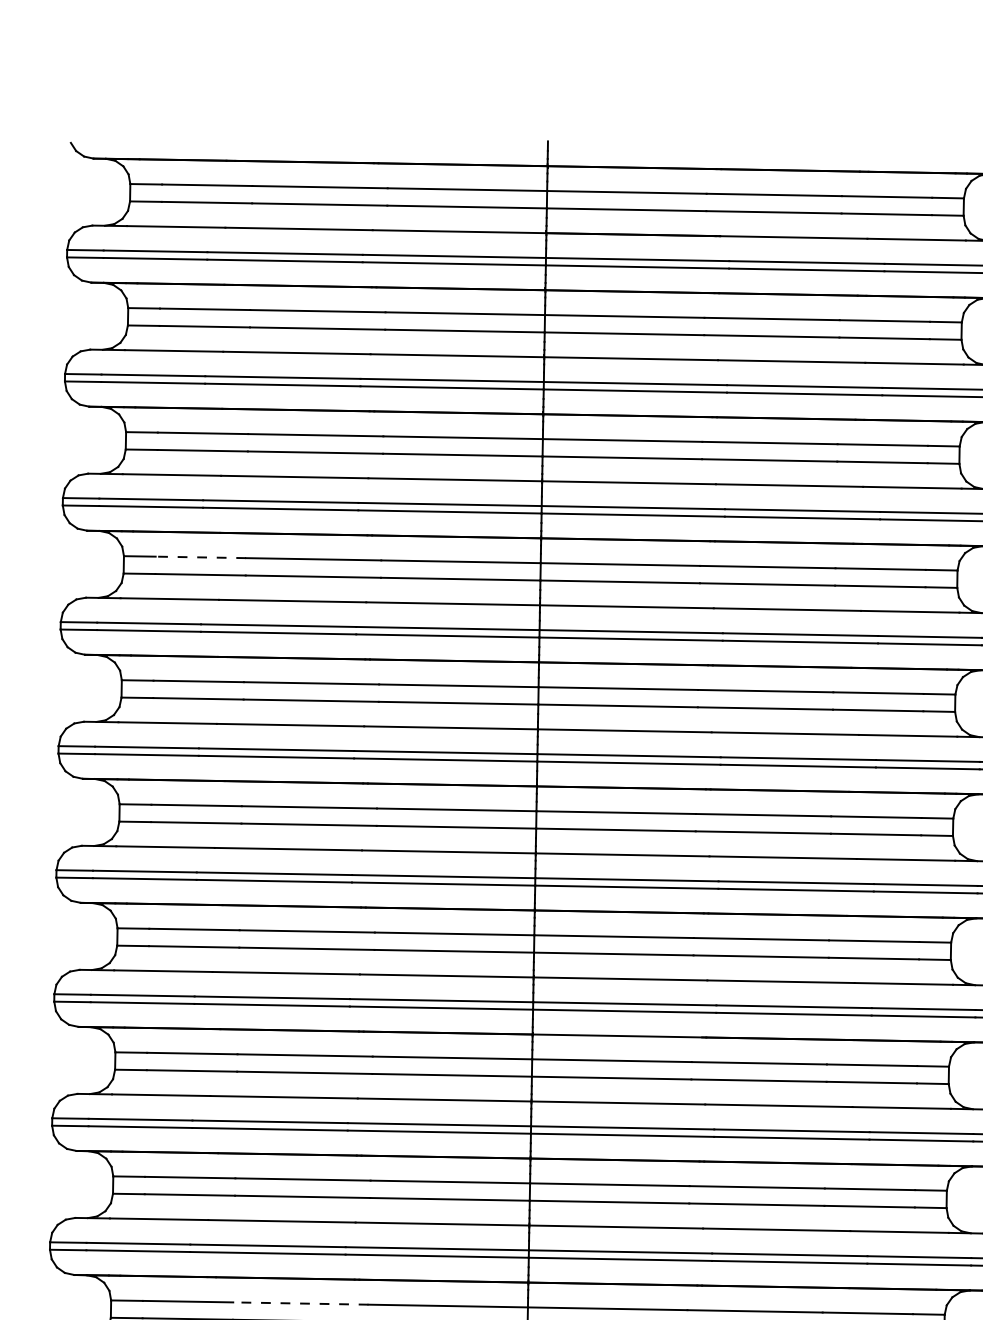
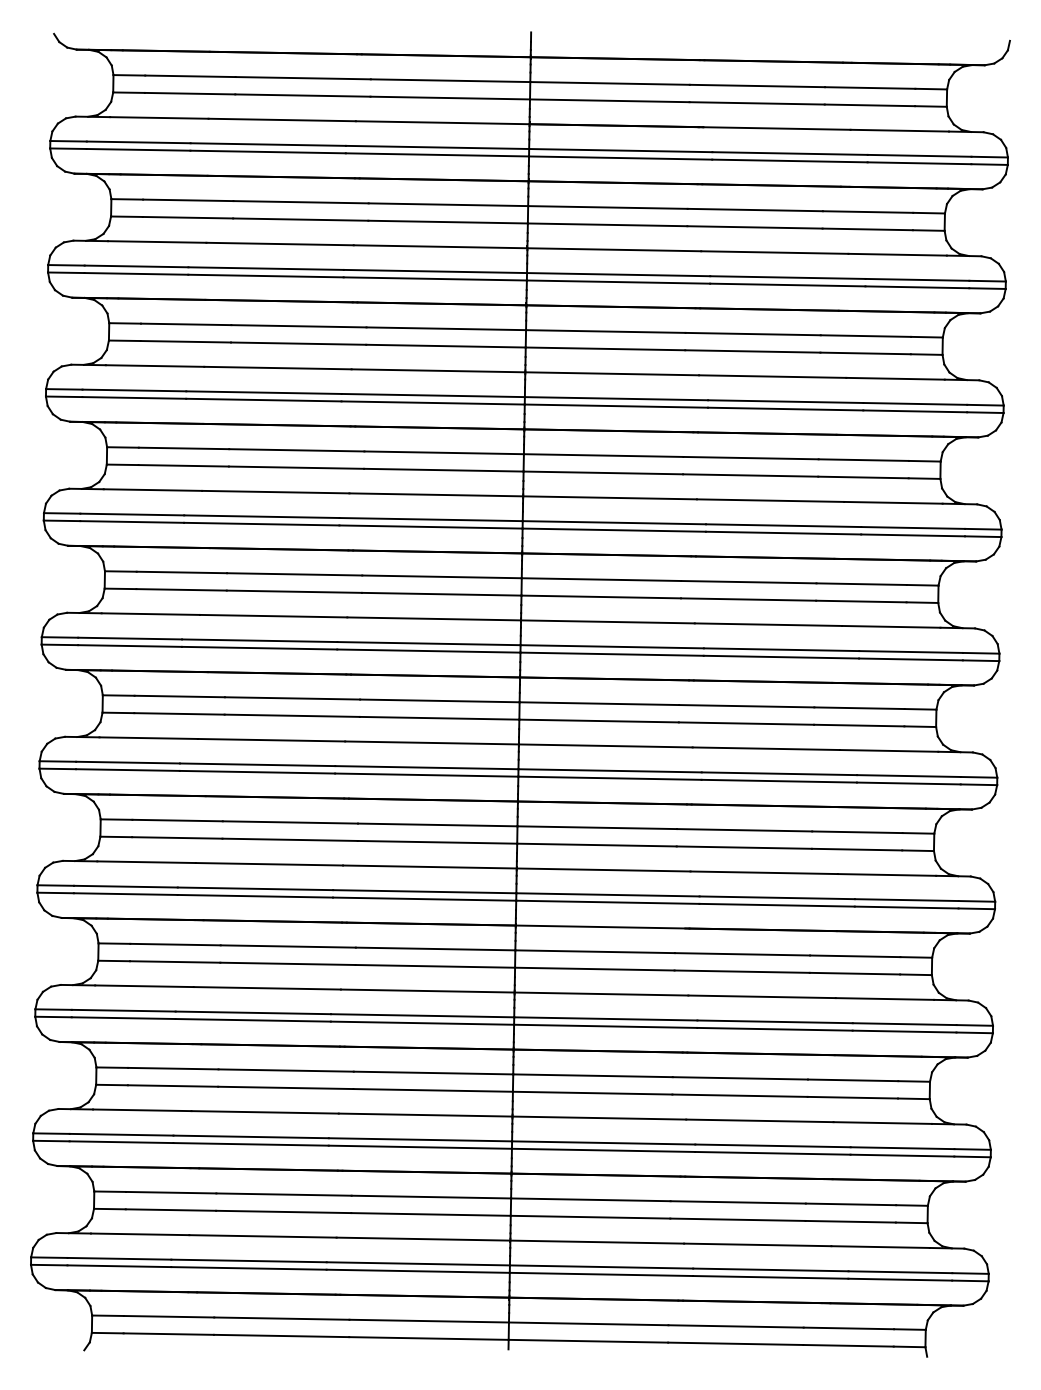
line: (200, 557) -> (183, 448), dashed -> solid
line: (301, 1303) -> (284, 1194), dashed -> solid

